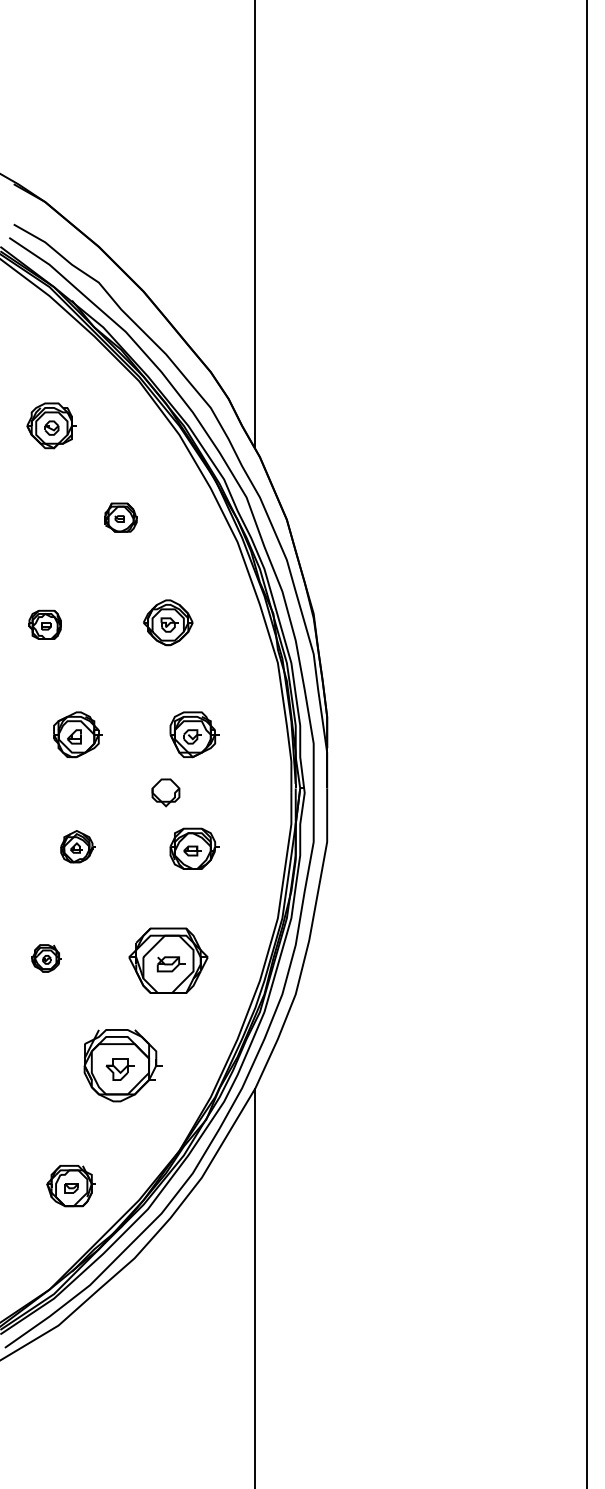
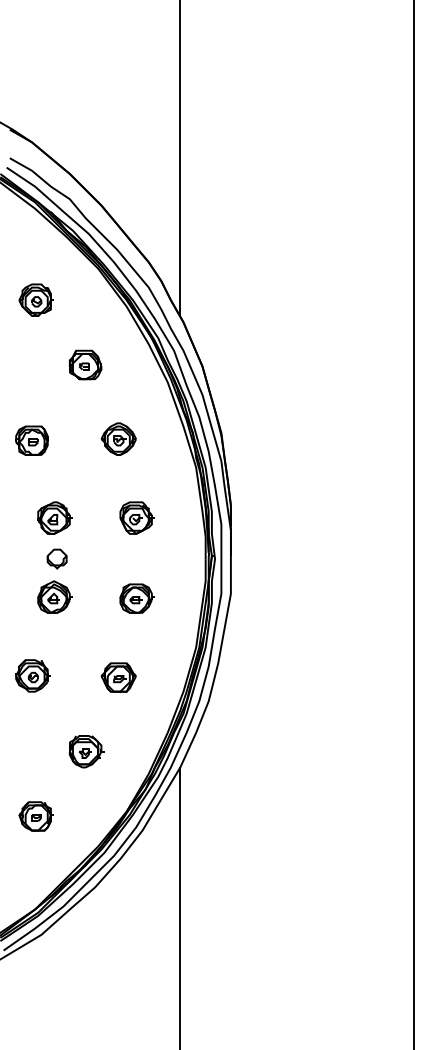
part: (121, 516) -> (85, 364), size x1.43
part: (44, 624) -> (31, 440), size x1.43
part: (164, 791) -> (56, 558), moved
part: (77, 845) -> (54, 596), size x1.43
part: (45, 957) -> (32, 675), size x1.67
part: (167, 960) -> (118, 677), size x0.62
part: (122, 1065) -> (86, 751), size x0.62
part: (69, 1186) -> (35, 816), moved

